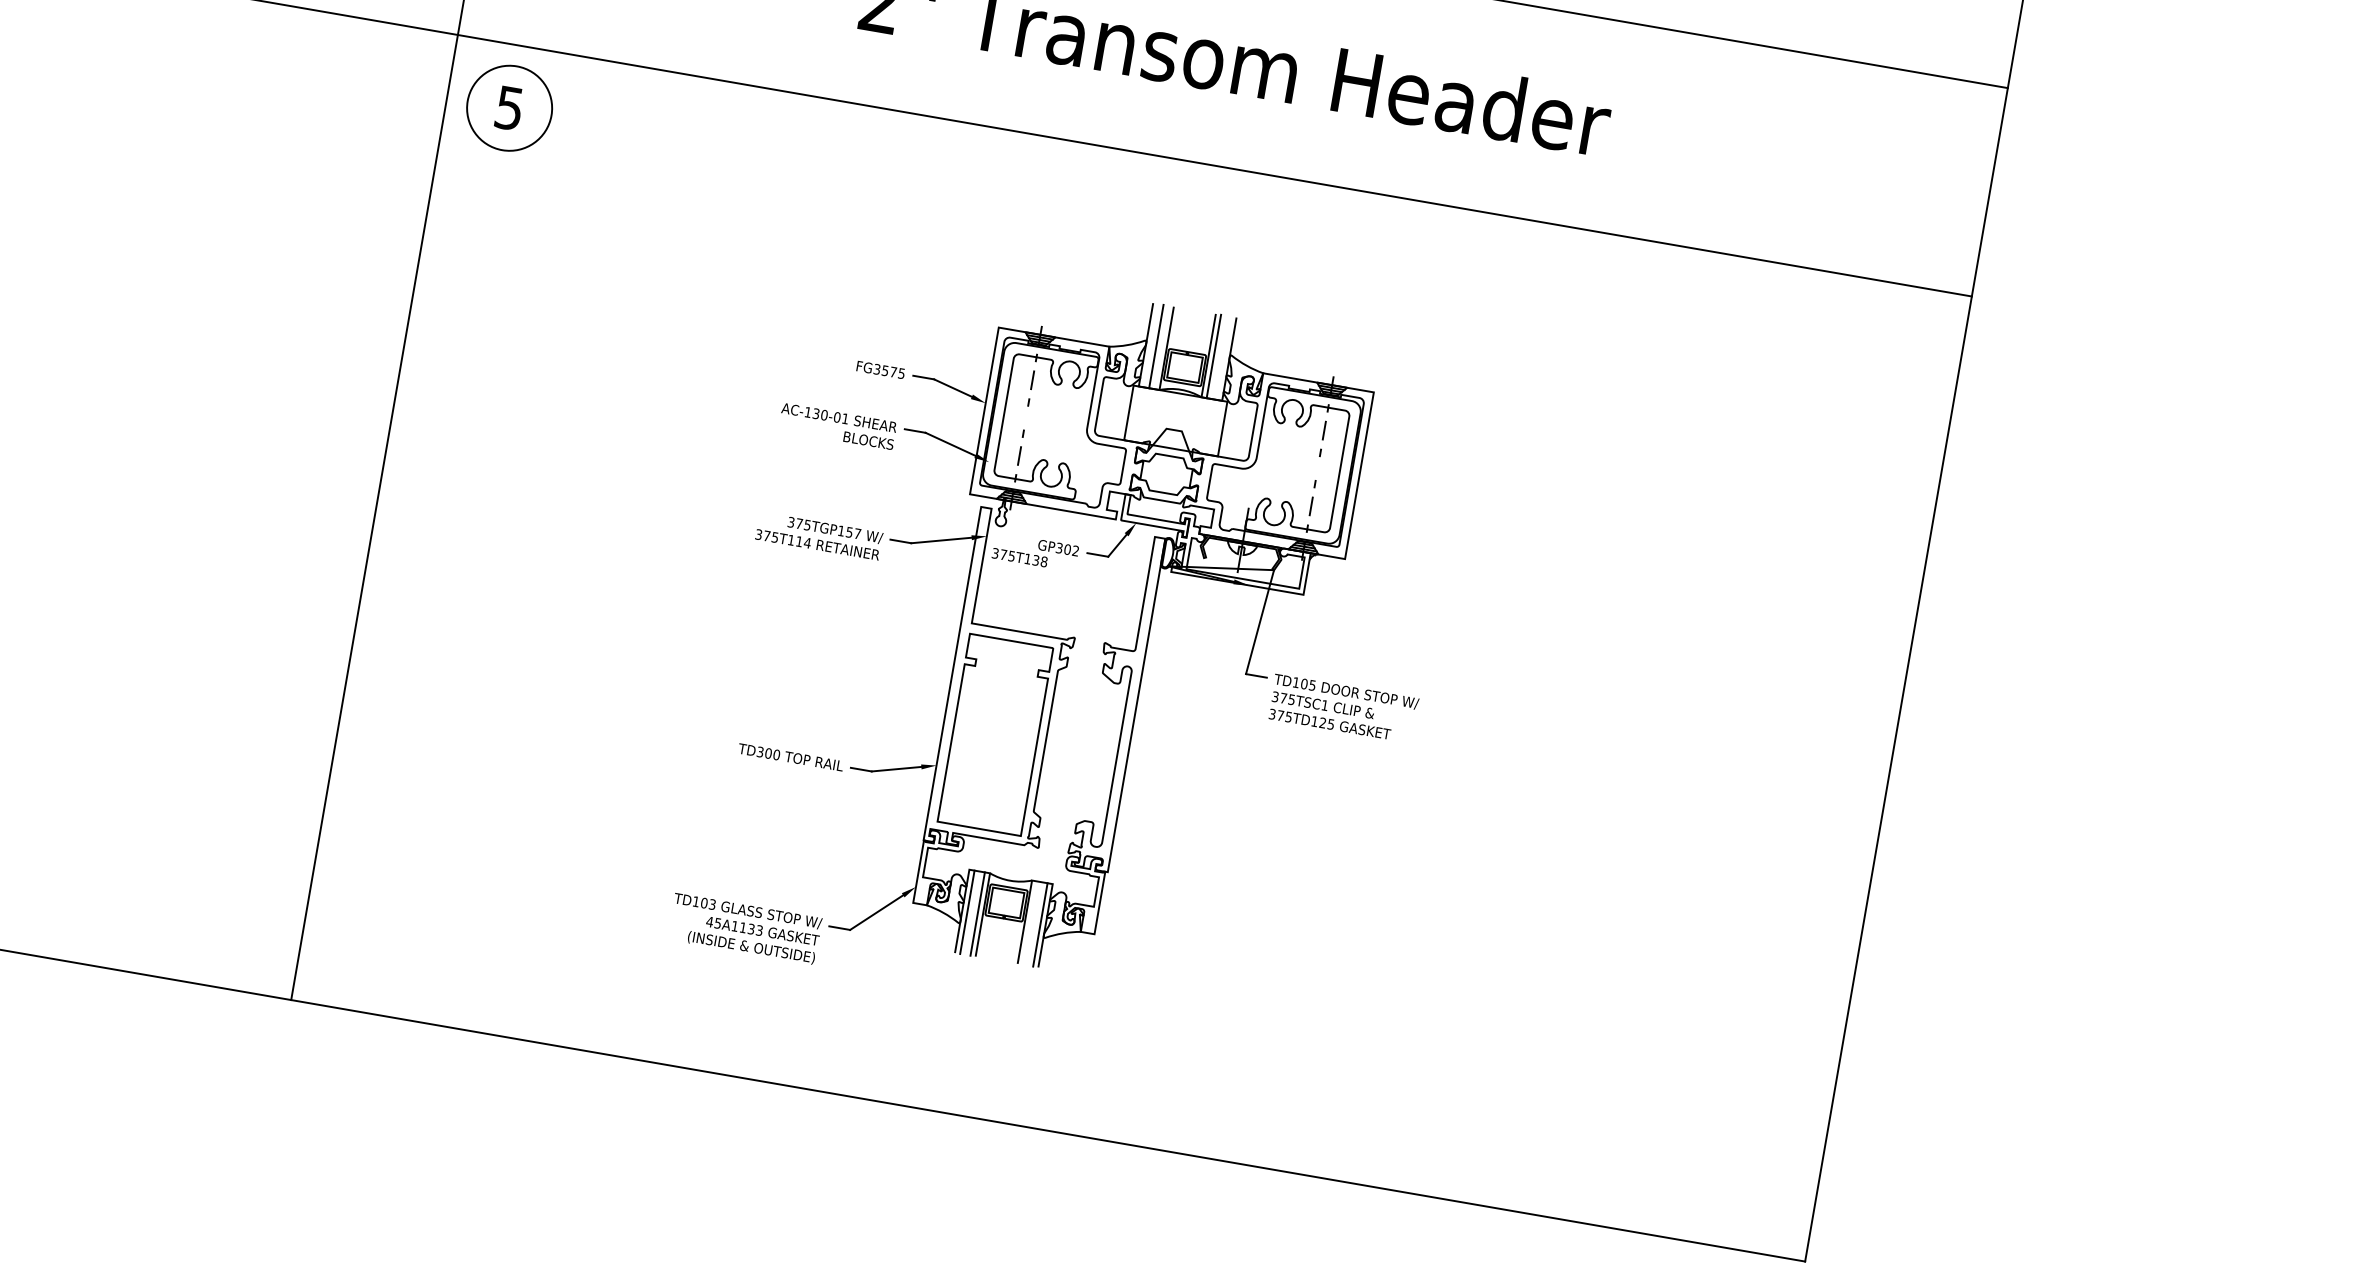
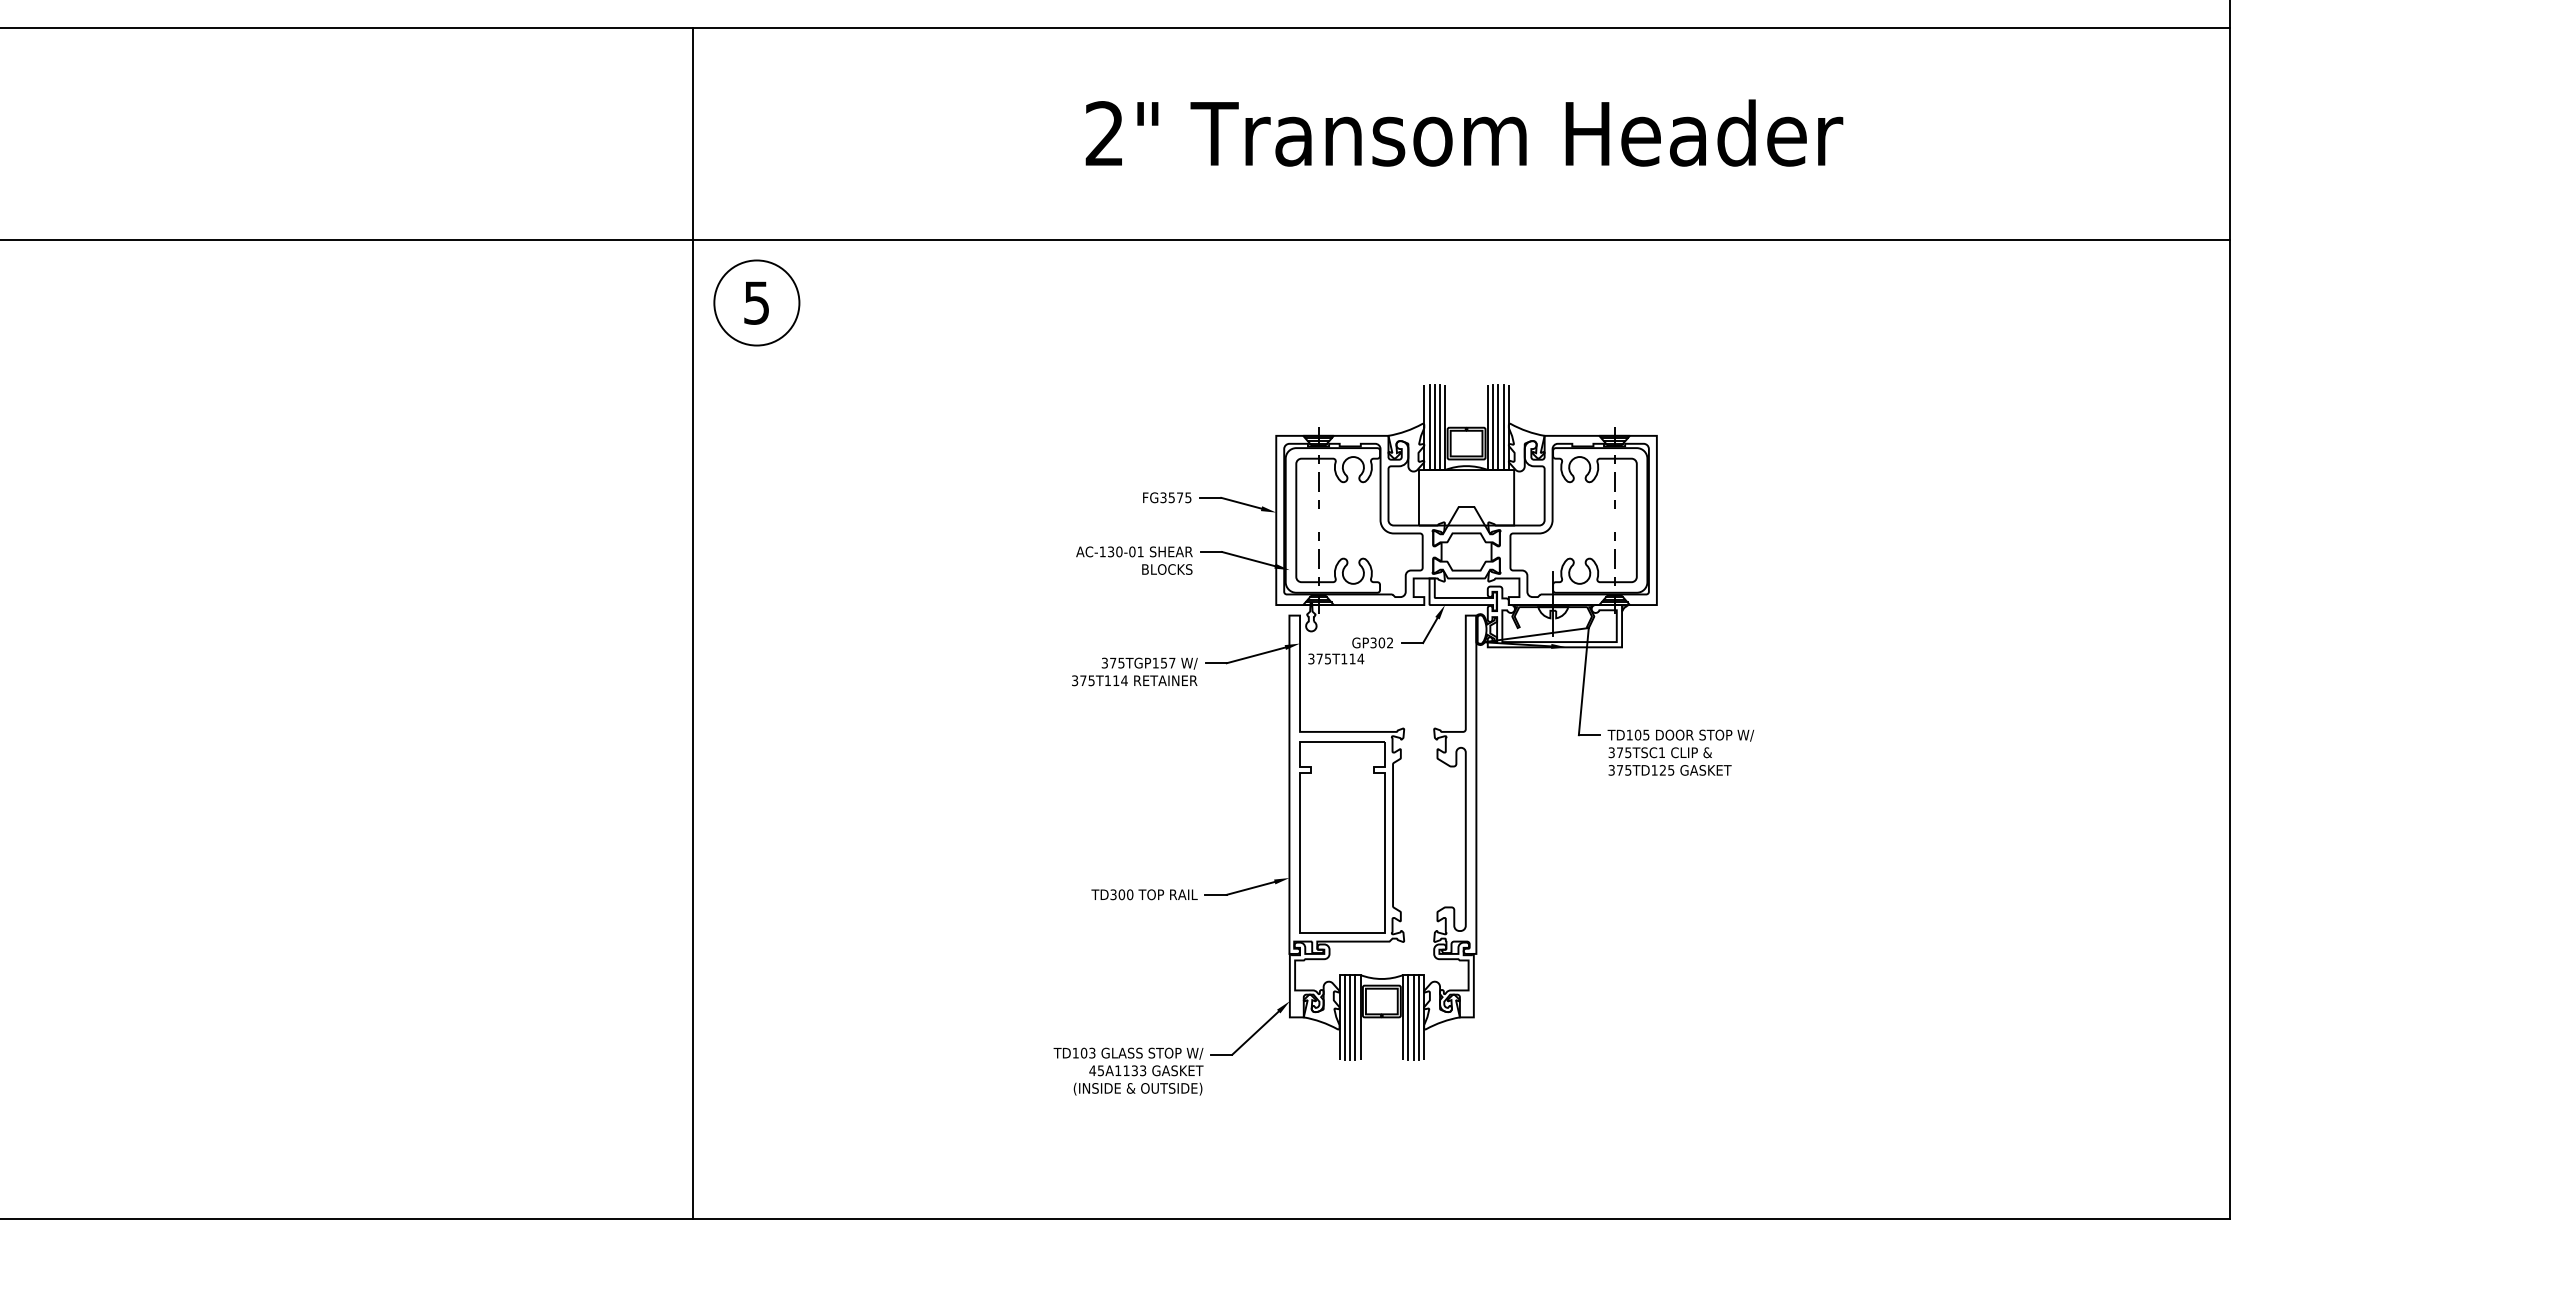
line: (1151, 345) -> (1429, 427), added
line: (1162, 347) -> (1440, 427), added
line: (1219, 357) -> (1498, 427), added
line: (1224, 358) -> (1503, 427), added
text: (1039, 560) -> (1356, 658), 375T138 -> 375T114
line: (972, 913) -> (1350, 1017), added
line: (1030, 923) -> (1408, 1017), added
line: (1035, 924) -> (1413, 1017), added

